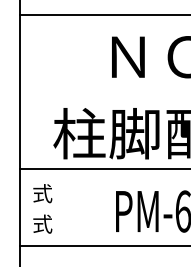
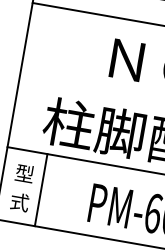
text: (42, 193) -> (24, 173), 式 -> 型
line: (62, 207) -> (41, 189), added

